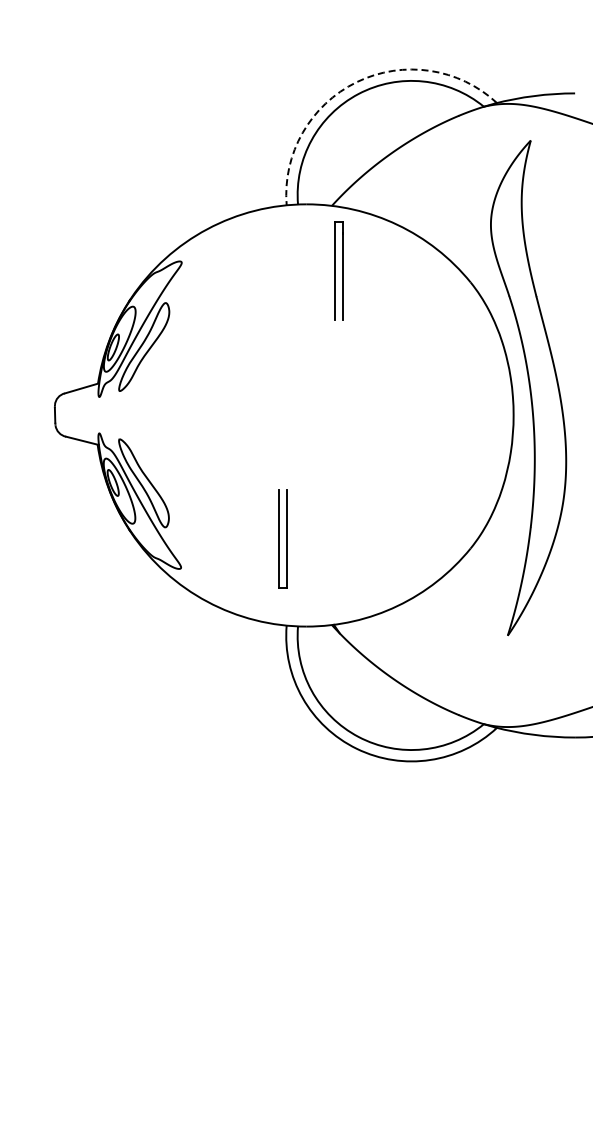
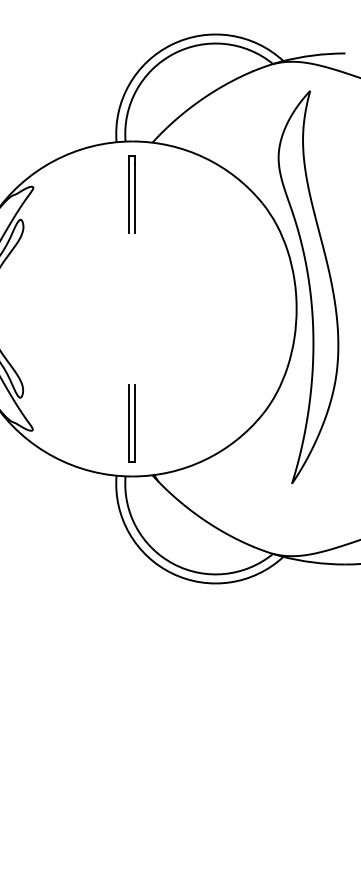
arc: (356, 82) -> (171, 44), dashed -> solid
part: (338, 270) -> (131, 193), moved
part: (282, 538) -> (131, 423), moved

